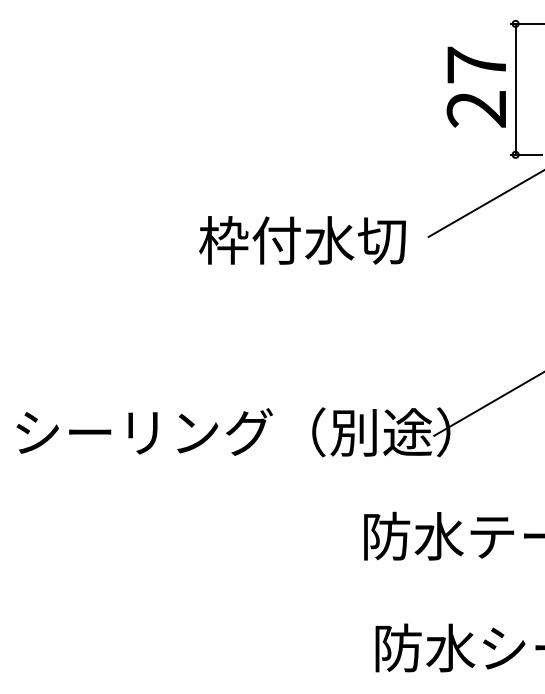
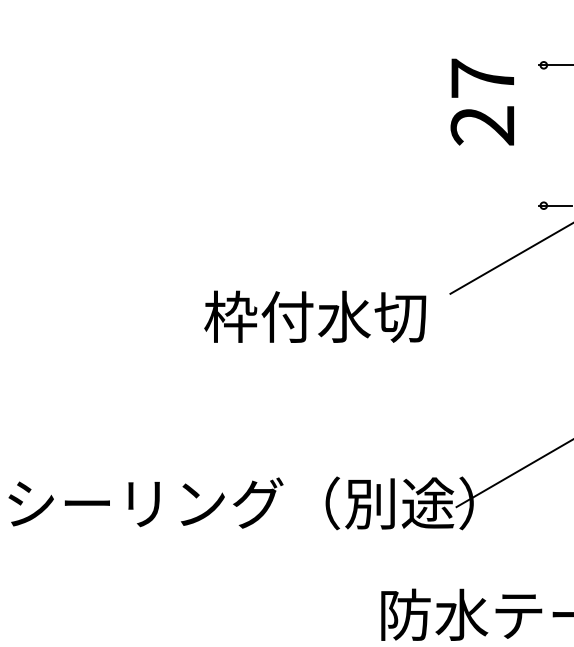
text: (475, 86) -> (481, 101), moved
line: (515, 88) -> (543, 134), removed
text: (302, 240) -> (315, 316), moved

